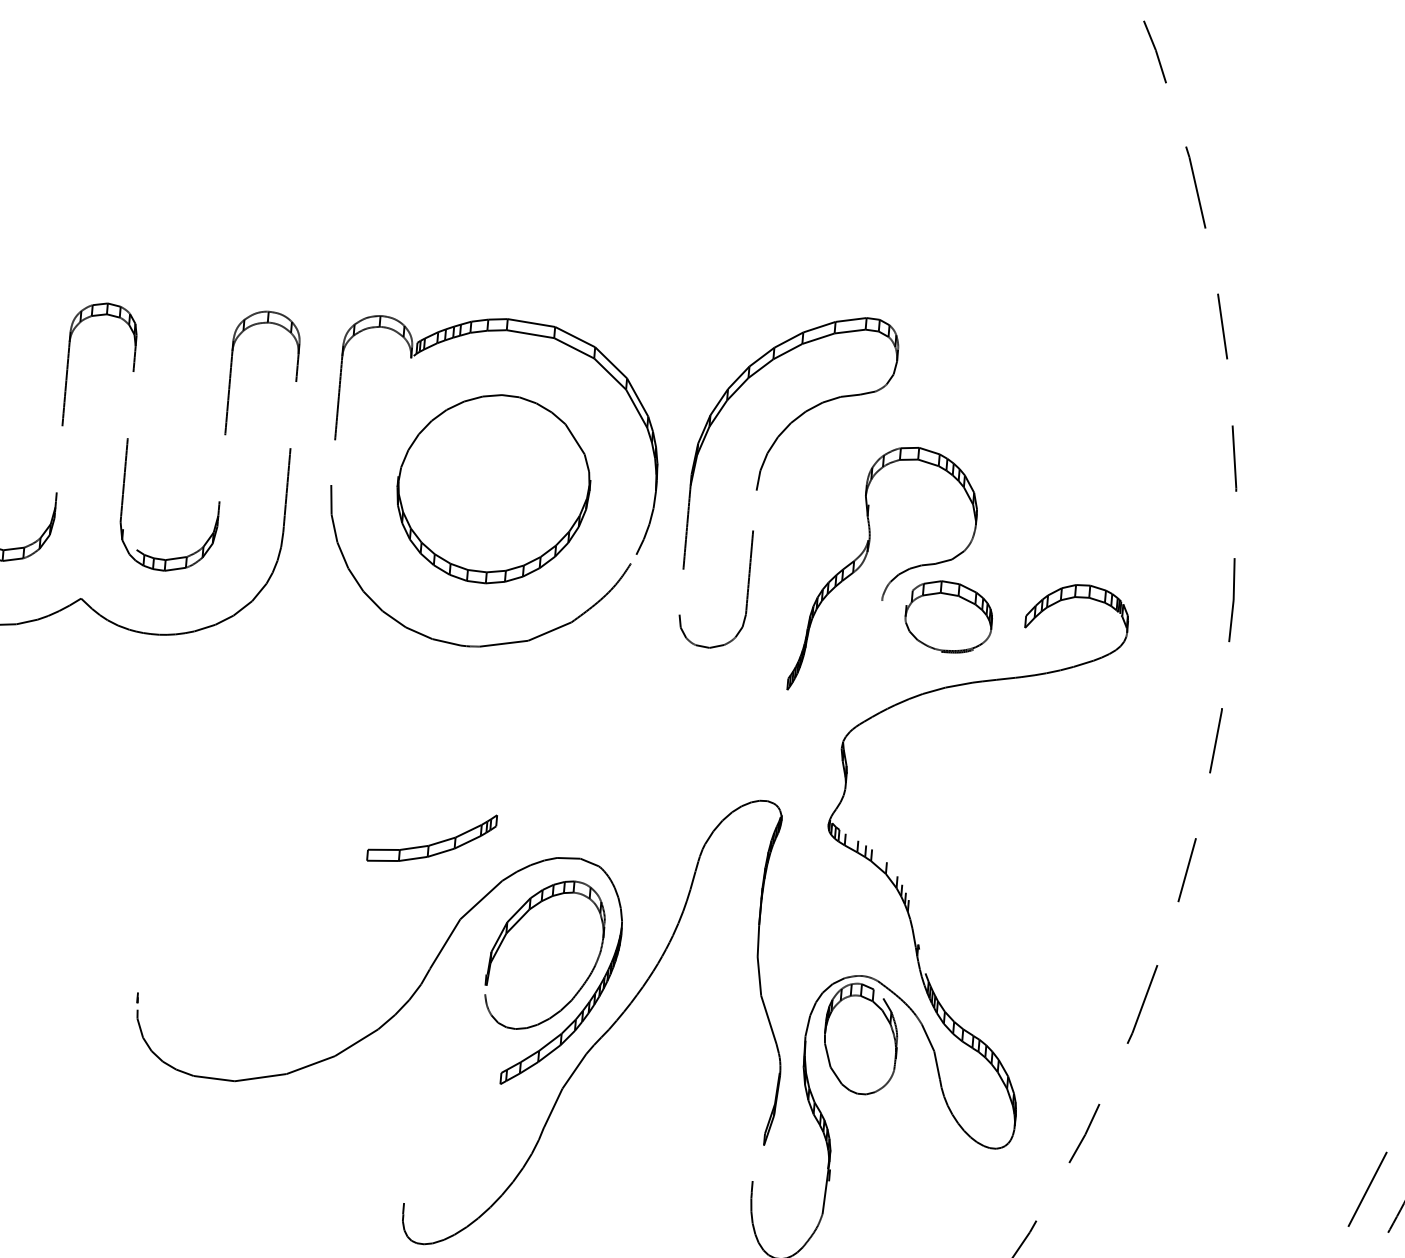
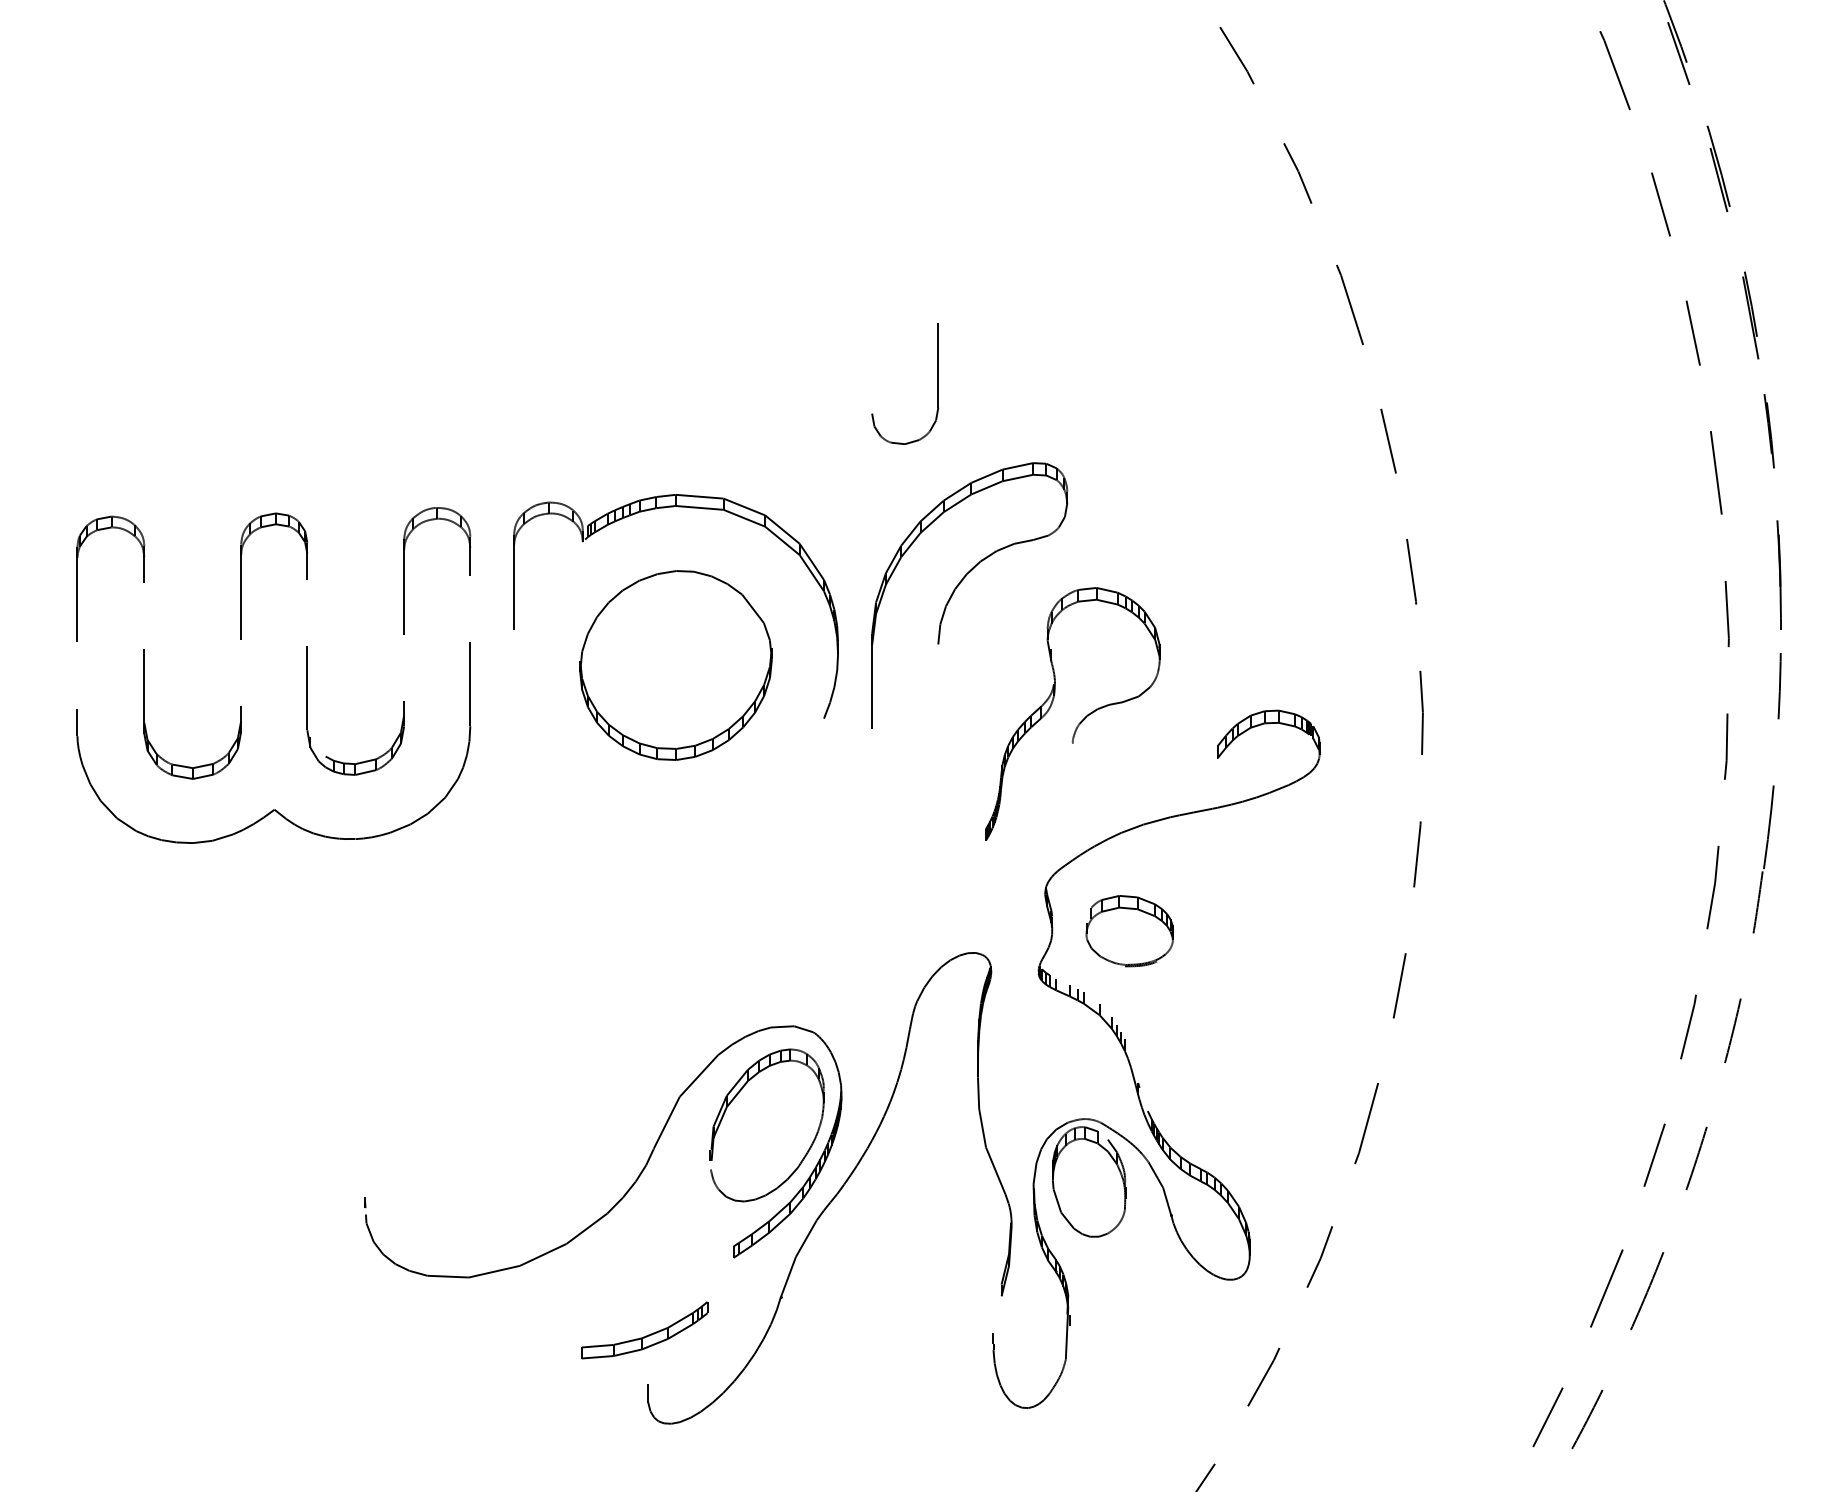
part: (747, 590) -> (937, 383), moved
part: (948, 617) -> (1129, 931), moved
part: (475, 645) -> (671, 822), removed
part: (431, 838) -> (644, 1330), moved

